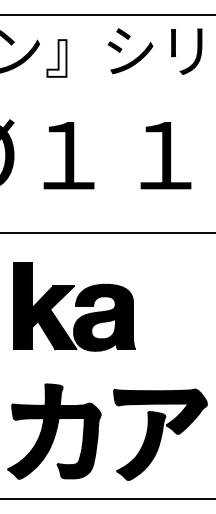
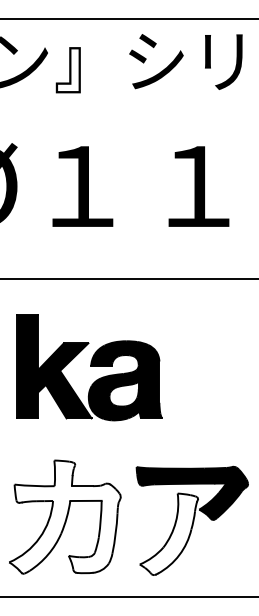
fill: (53, 431) -> (64, 517), removed
fill: (140, 445) -> (168, 533), removed

